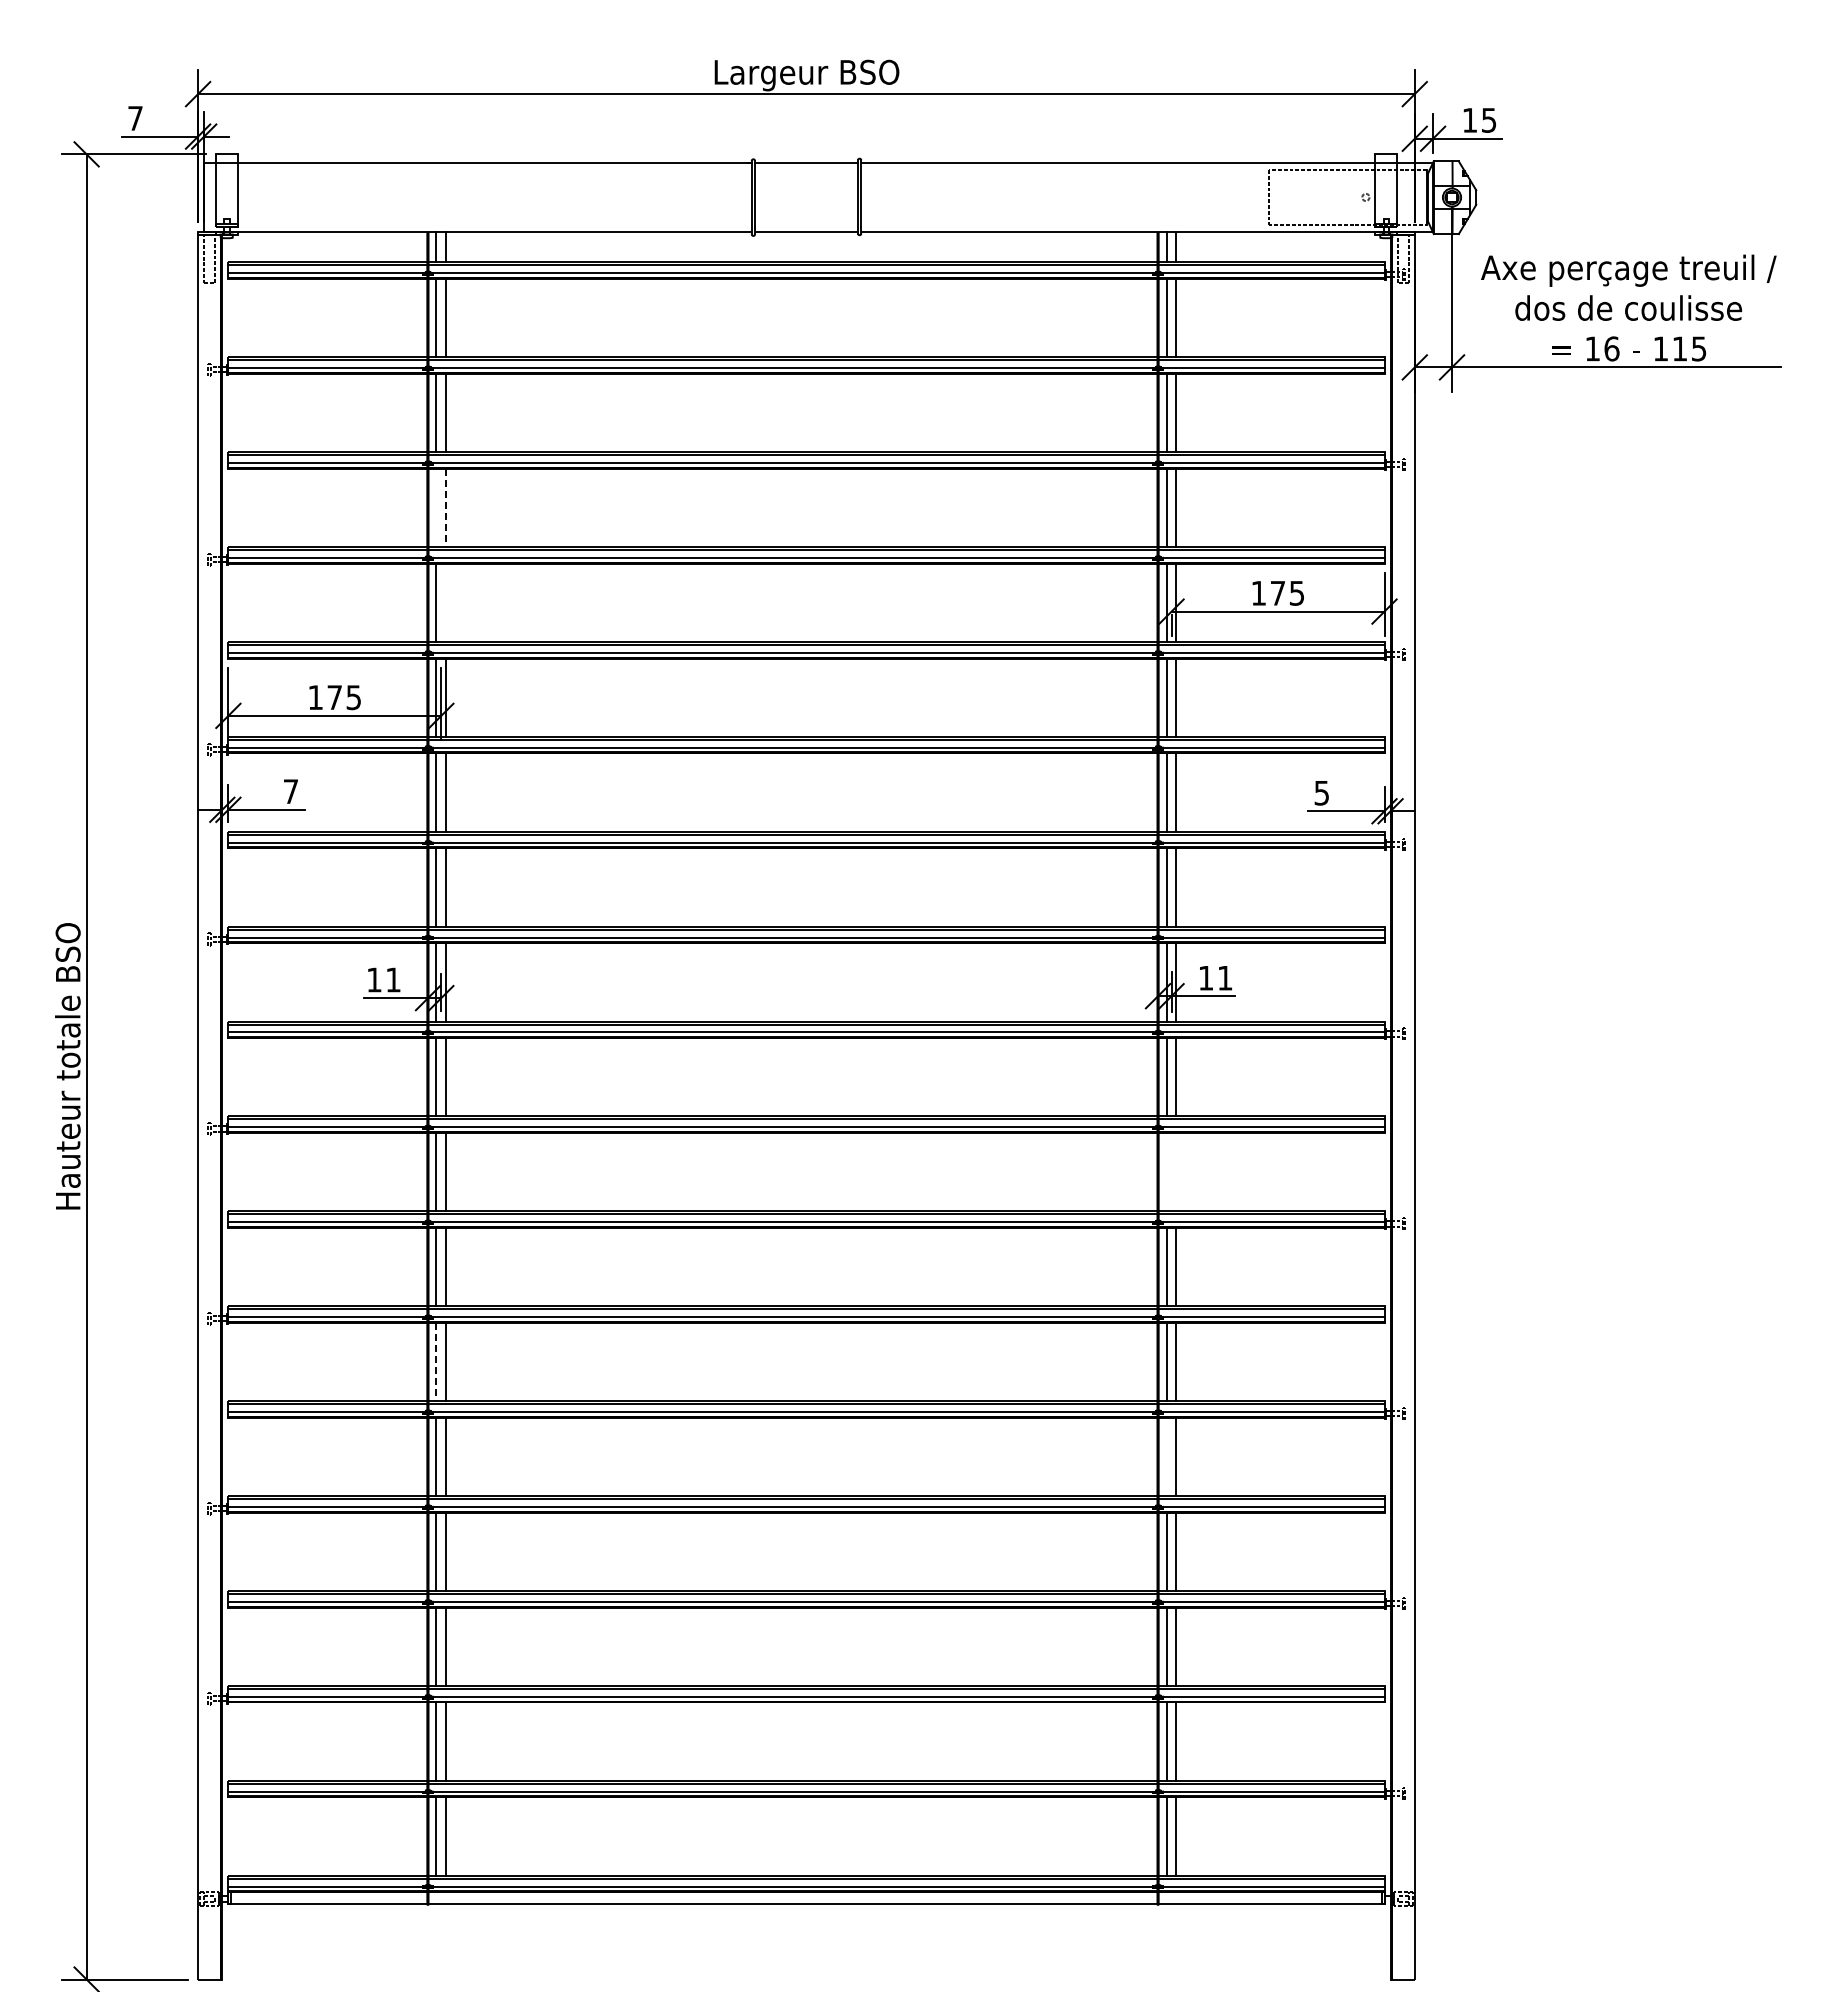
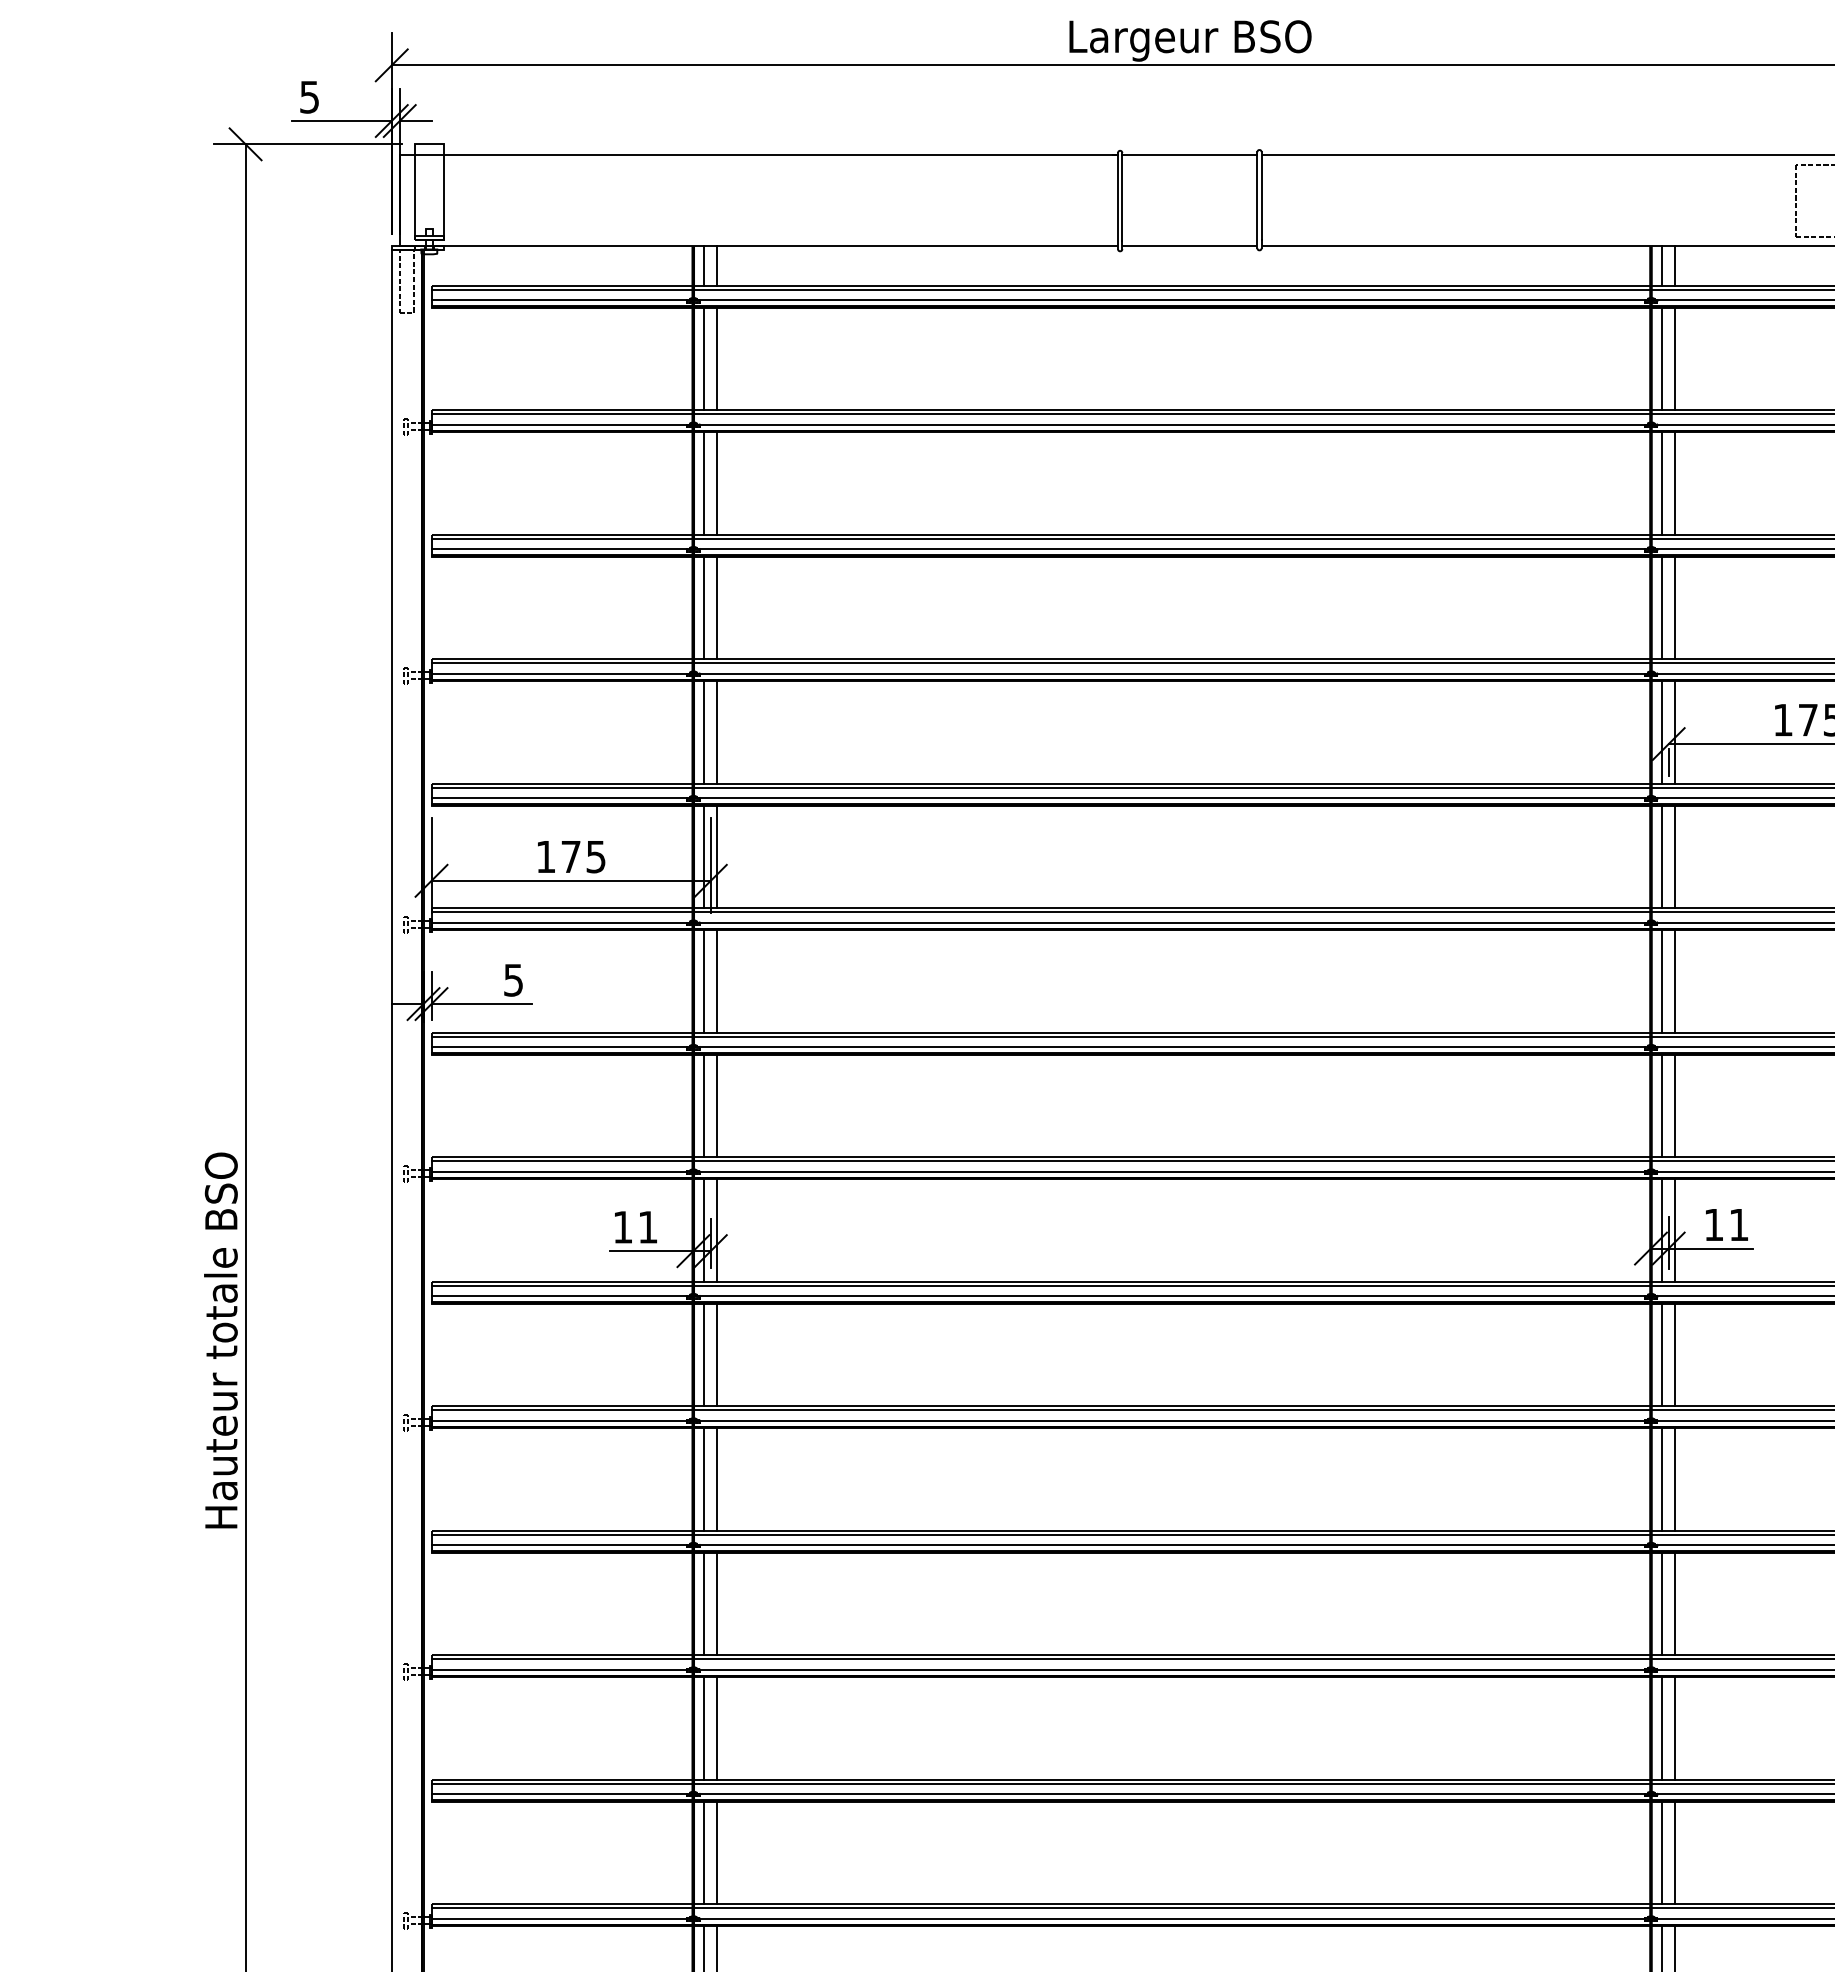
text: (135, 118) -> (309, 97), 7 -> 5
line: (436, 507) -> (704, 607), added
line: (446, 508) -> (717, 608), dashed -> solid
line: (446, 602) -> (717, 732), added
text: (290, 791) -> (512, 980), 7 -> 5
line: (1166, 1172) -> (1662, 1479), added
line: (1176, 1172) -> (1675, 1479), added
line: (436, 1362) -> (704, 1729), dashed -> solid
line: (1166, 1456) -> (1662, 1852), added

